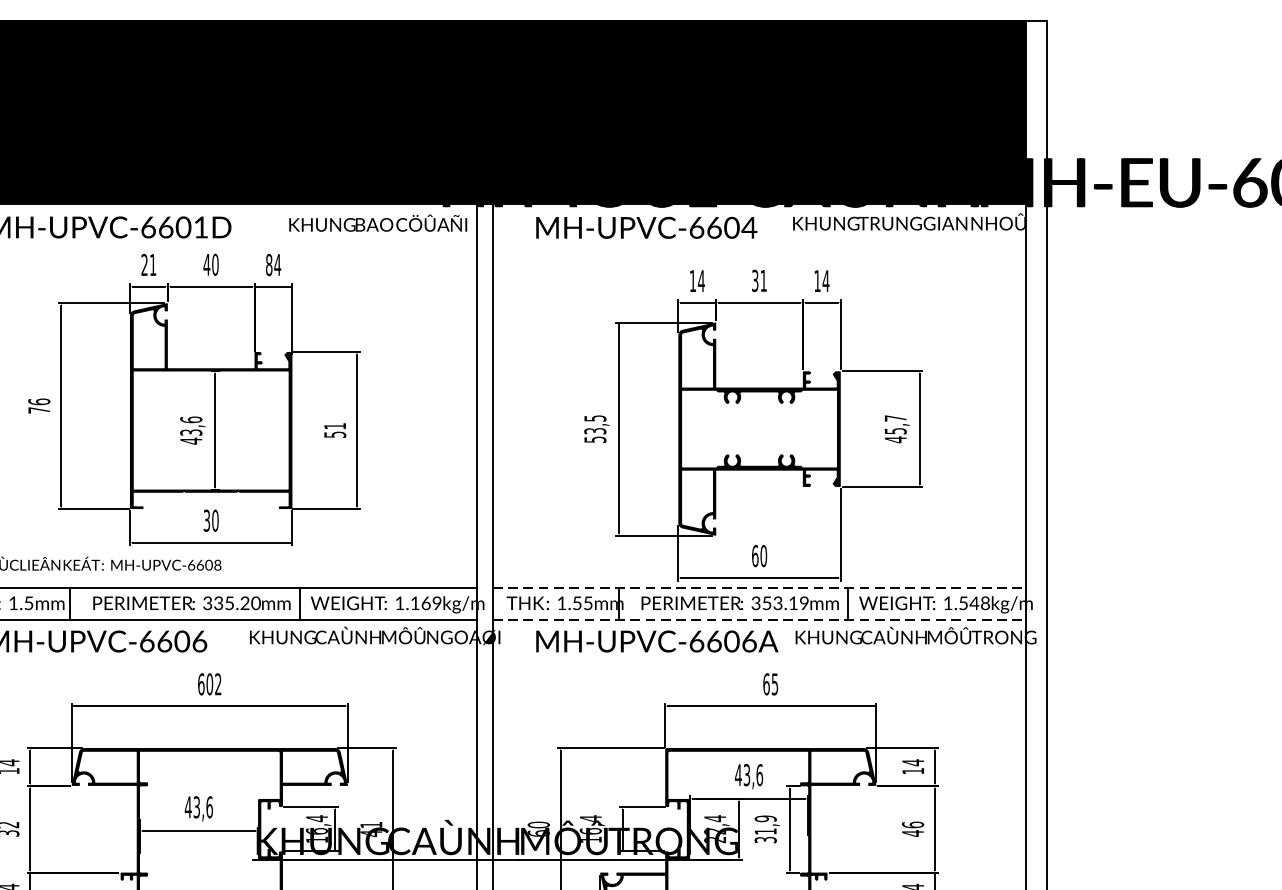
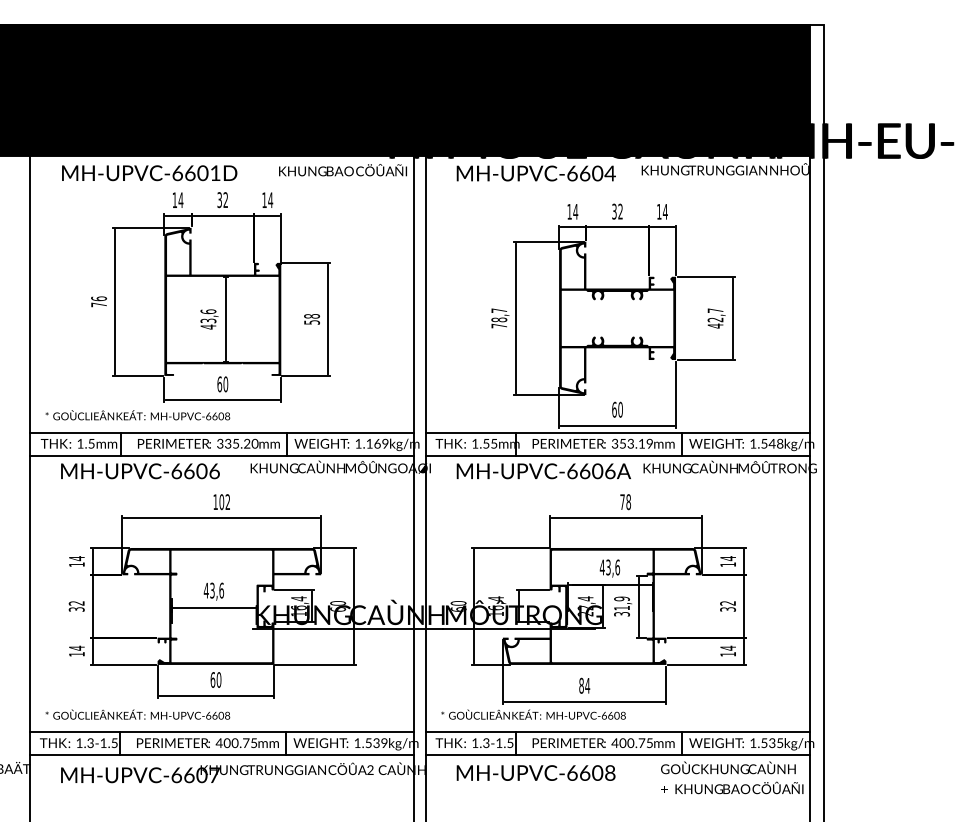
text: (148, 263) -> (177, 199), 21 -> 14
text: (210, 265) -> (222, 200), 40 -> 32
text: (269, 265) -> (264, 200), 84 -> 14
text: (763, 280) -> (620, 211), 31 -> 32
text: (335, 426) -> (312, 316), 51 -> 58
text: (595, 429) -> (499, 318), 53,5 -> 78,7
text: (895, 430) -> (715, 319), 45,7 -> 42,7
text: (206, 520) -> (219, 384), 30 -> 60
line: (760, 587) -> (618, 432), dashed -> solid
line: (760, 619) -> (618, 455), dashed -> solid
text: (201, 684) -> (215, 502), 602 -> 102
text: (770, 684) -> (625, 502), 65 -> 78
text: (371, 829) -> (338, 606), 41 -> 60
text: (912, 829) -> (727, 606), 46 -> 32

